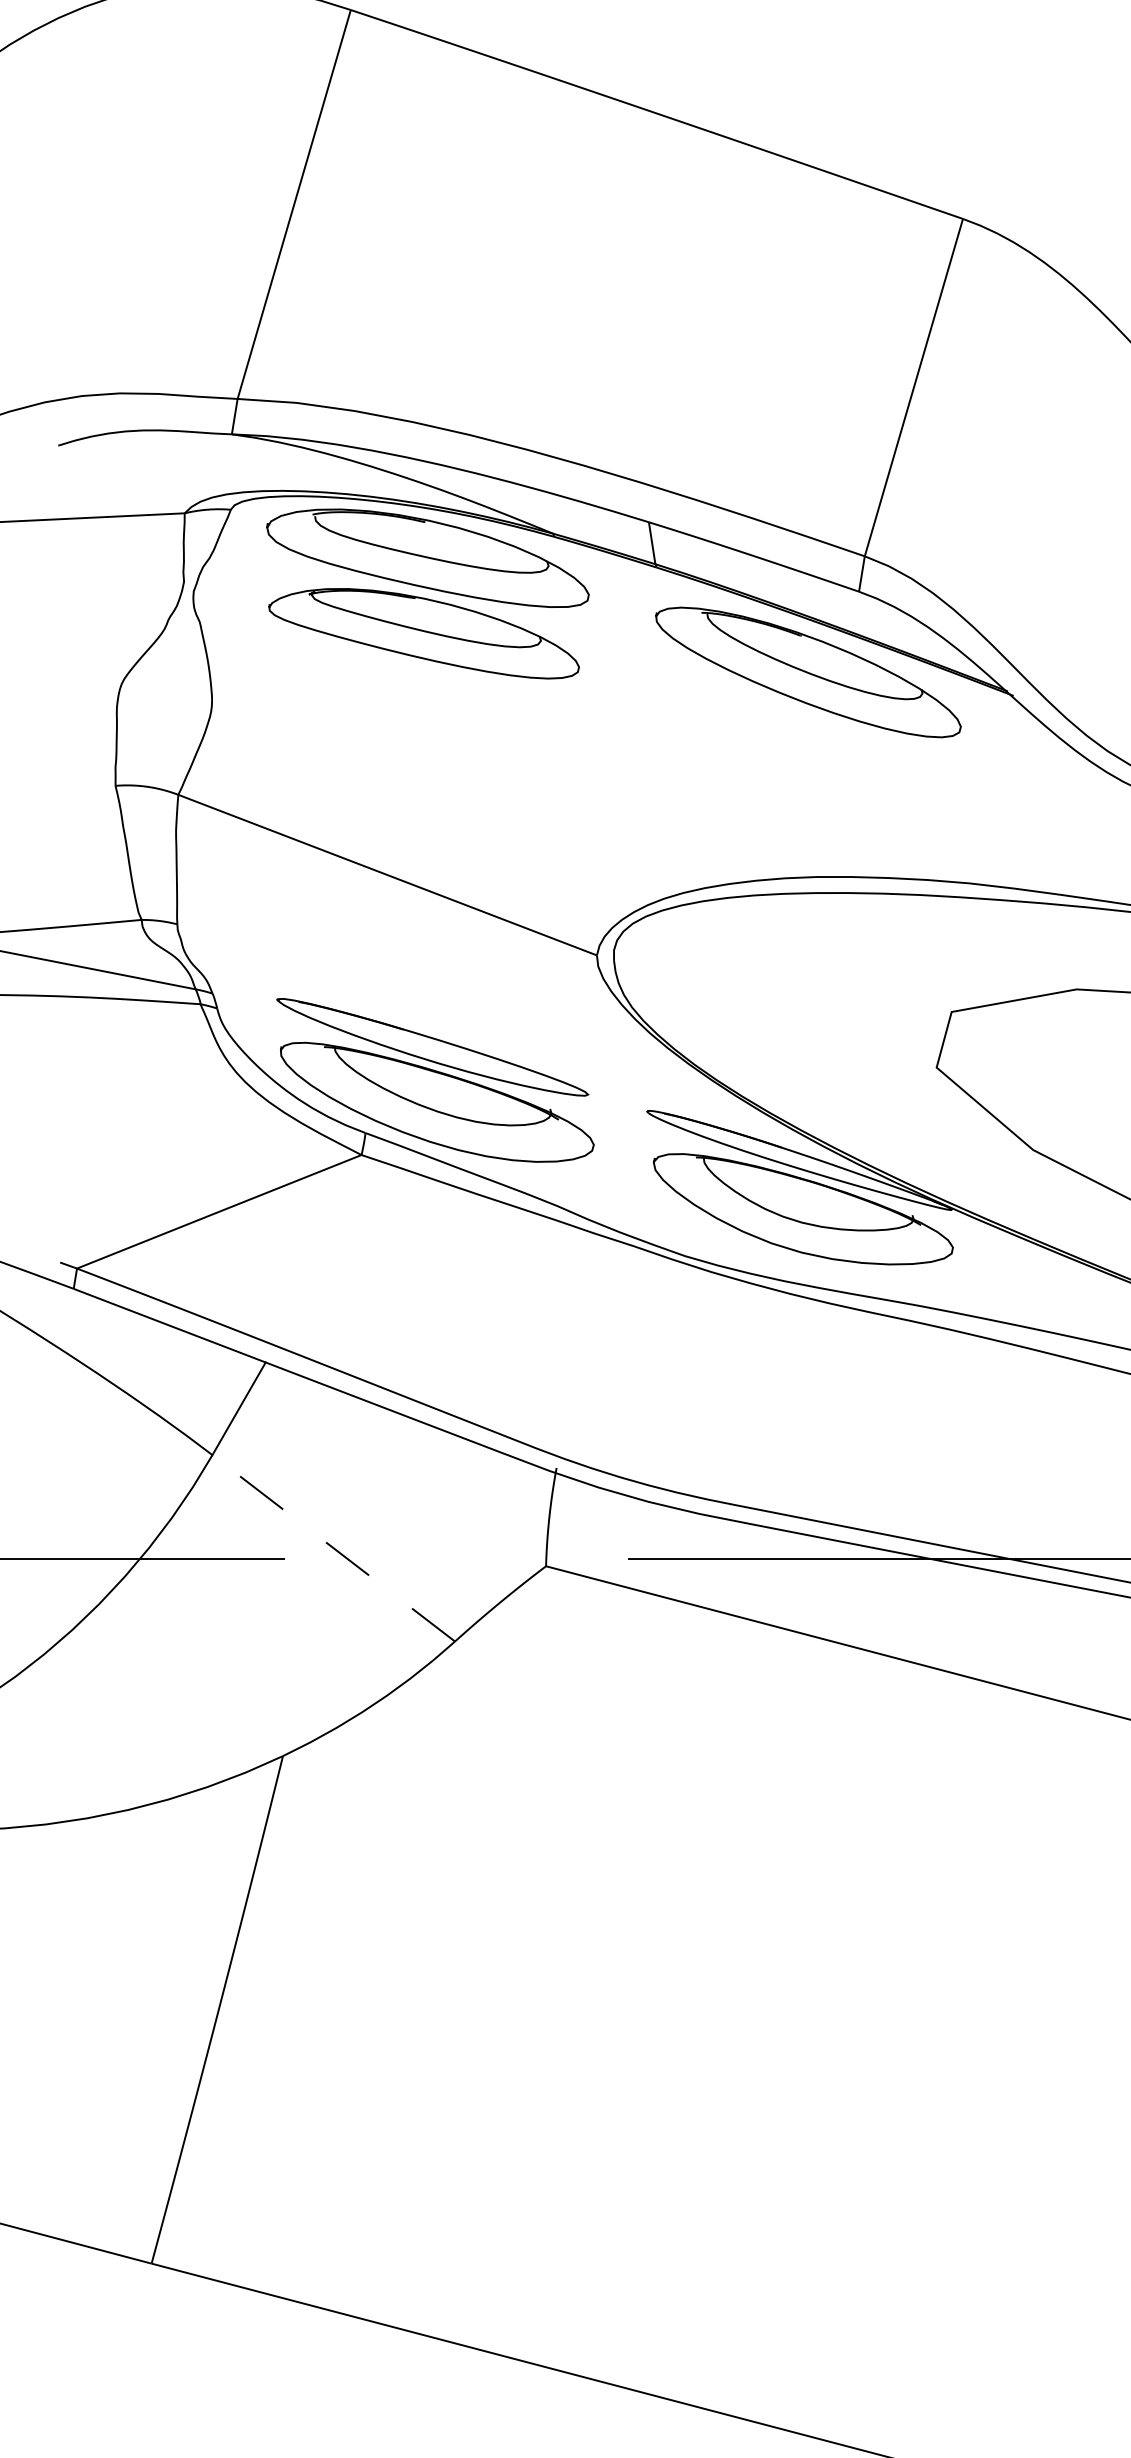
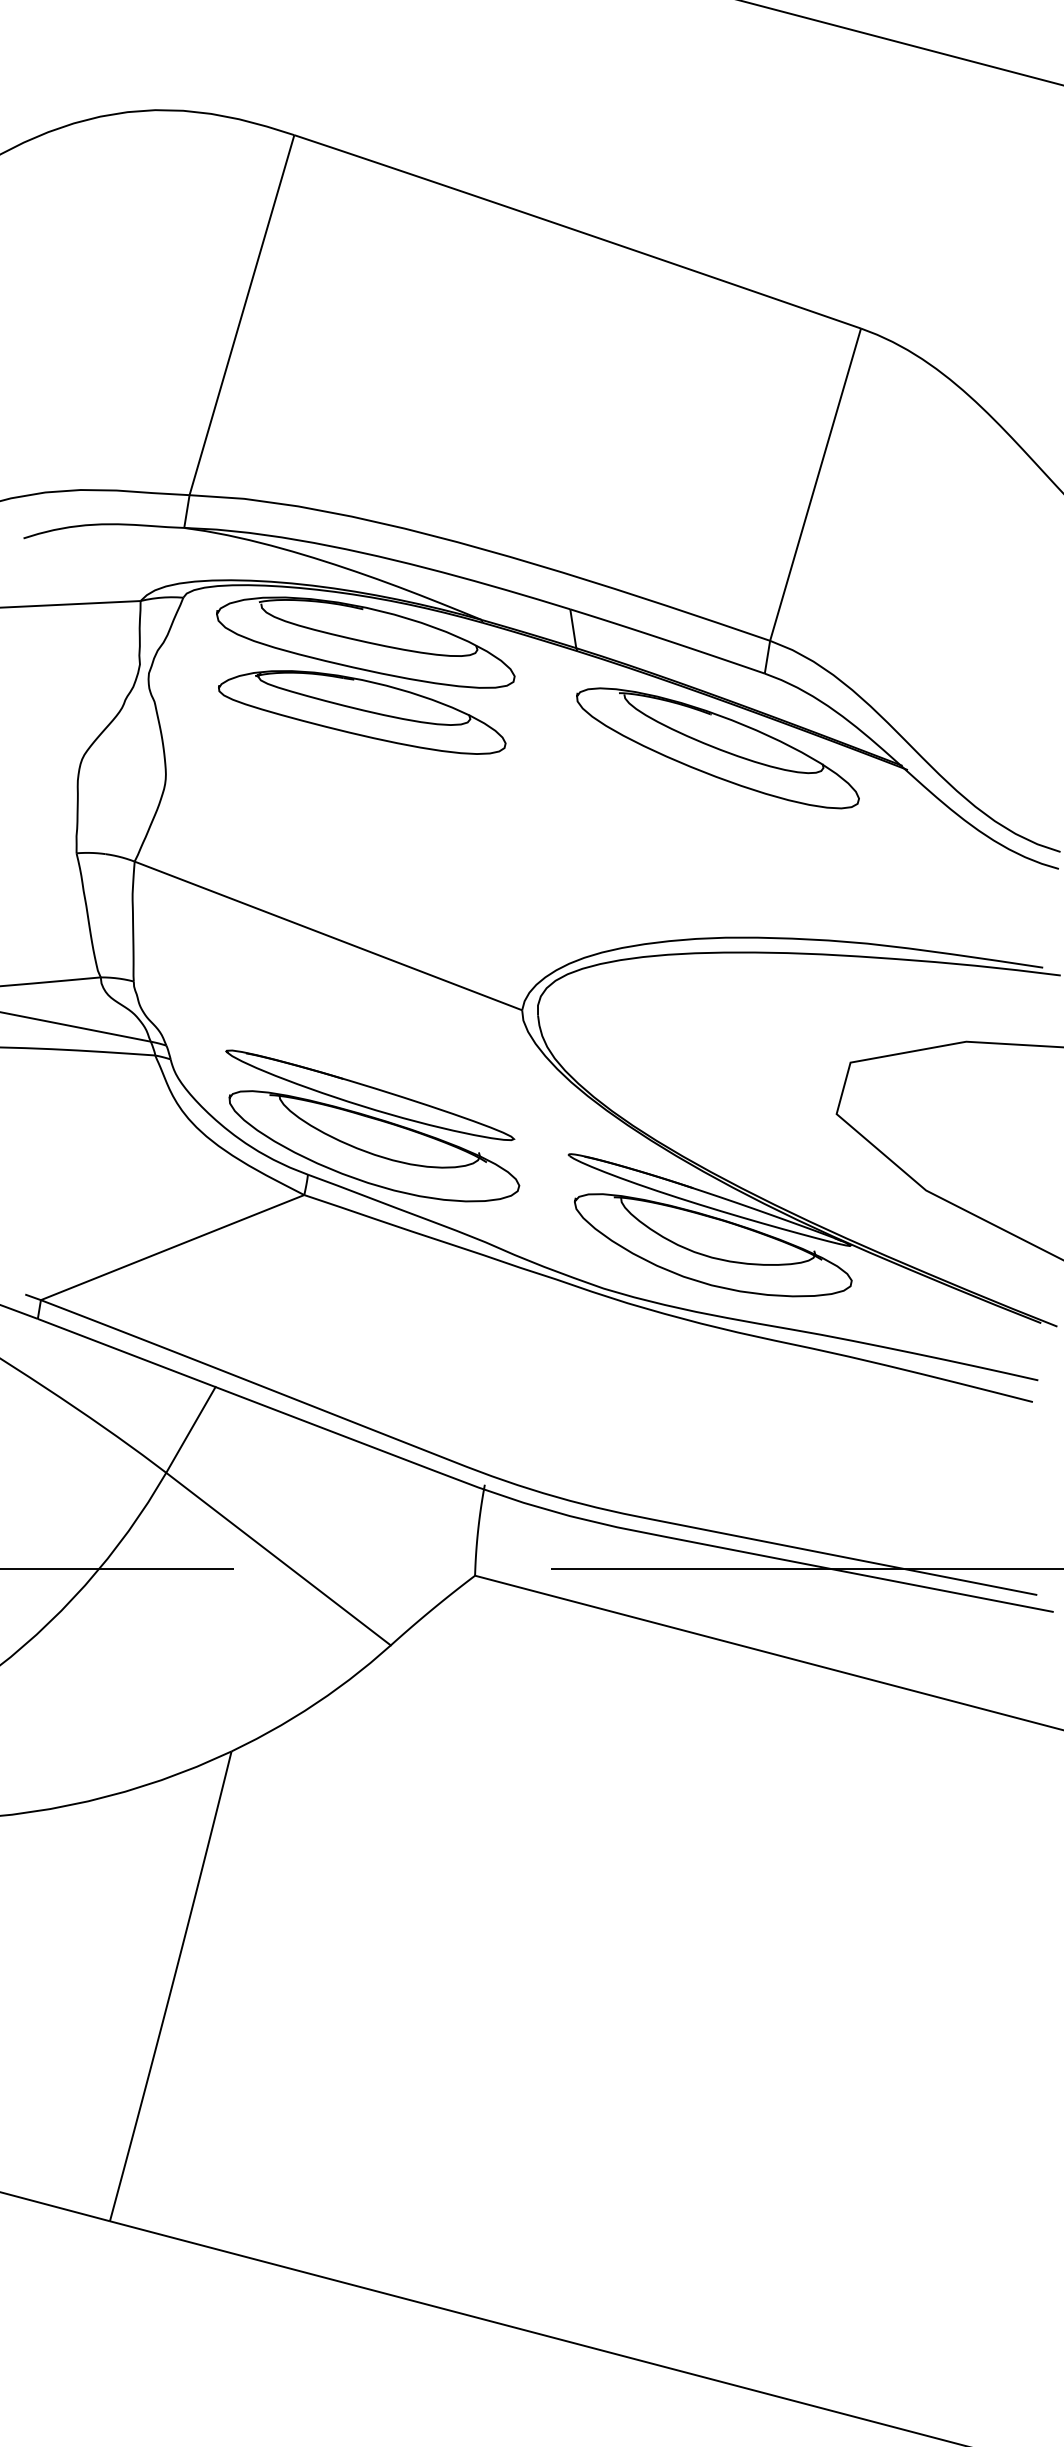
line: (333, 1548) -> (278, 1559), dashed -> solid

